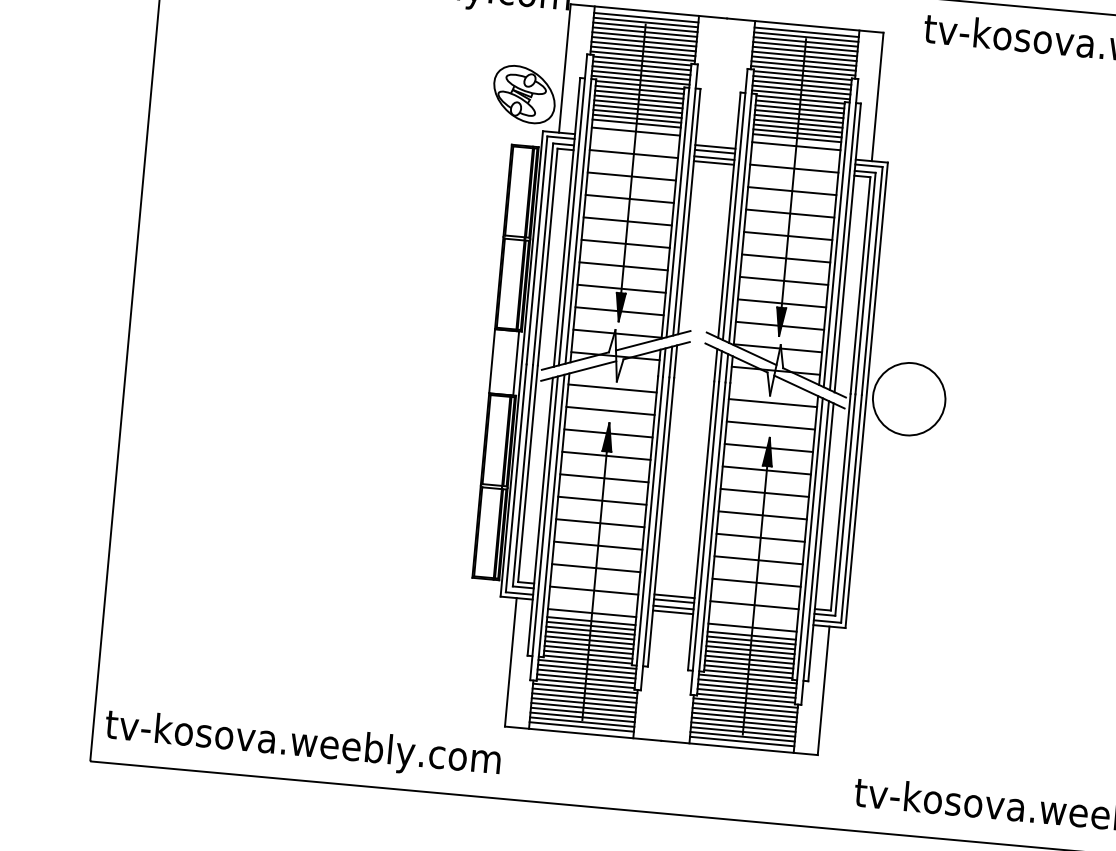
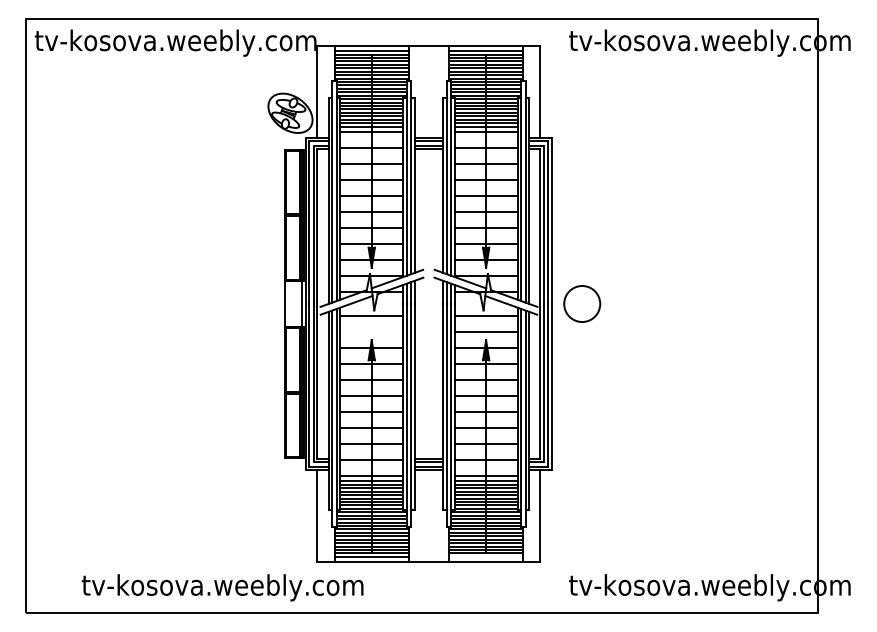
circle: (908, 398) -> (581, 303), size x0.7
line: (610, 410) -> (371, 331), removed
line: (741, 740) -> (485, 556), removed
text: (302, 744) -> (222, 587), moved

